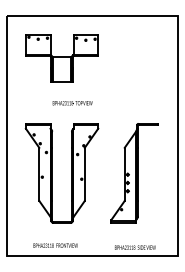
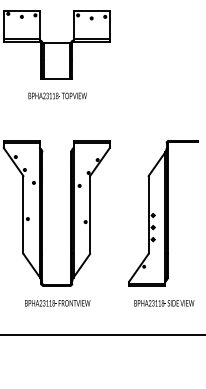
text: (72, 103) -> (57, 96), moved
text: (55, 245) -> (57, 303), moved
text: (135, 247) -> (164, 303), moved

